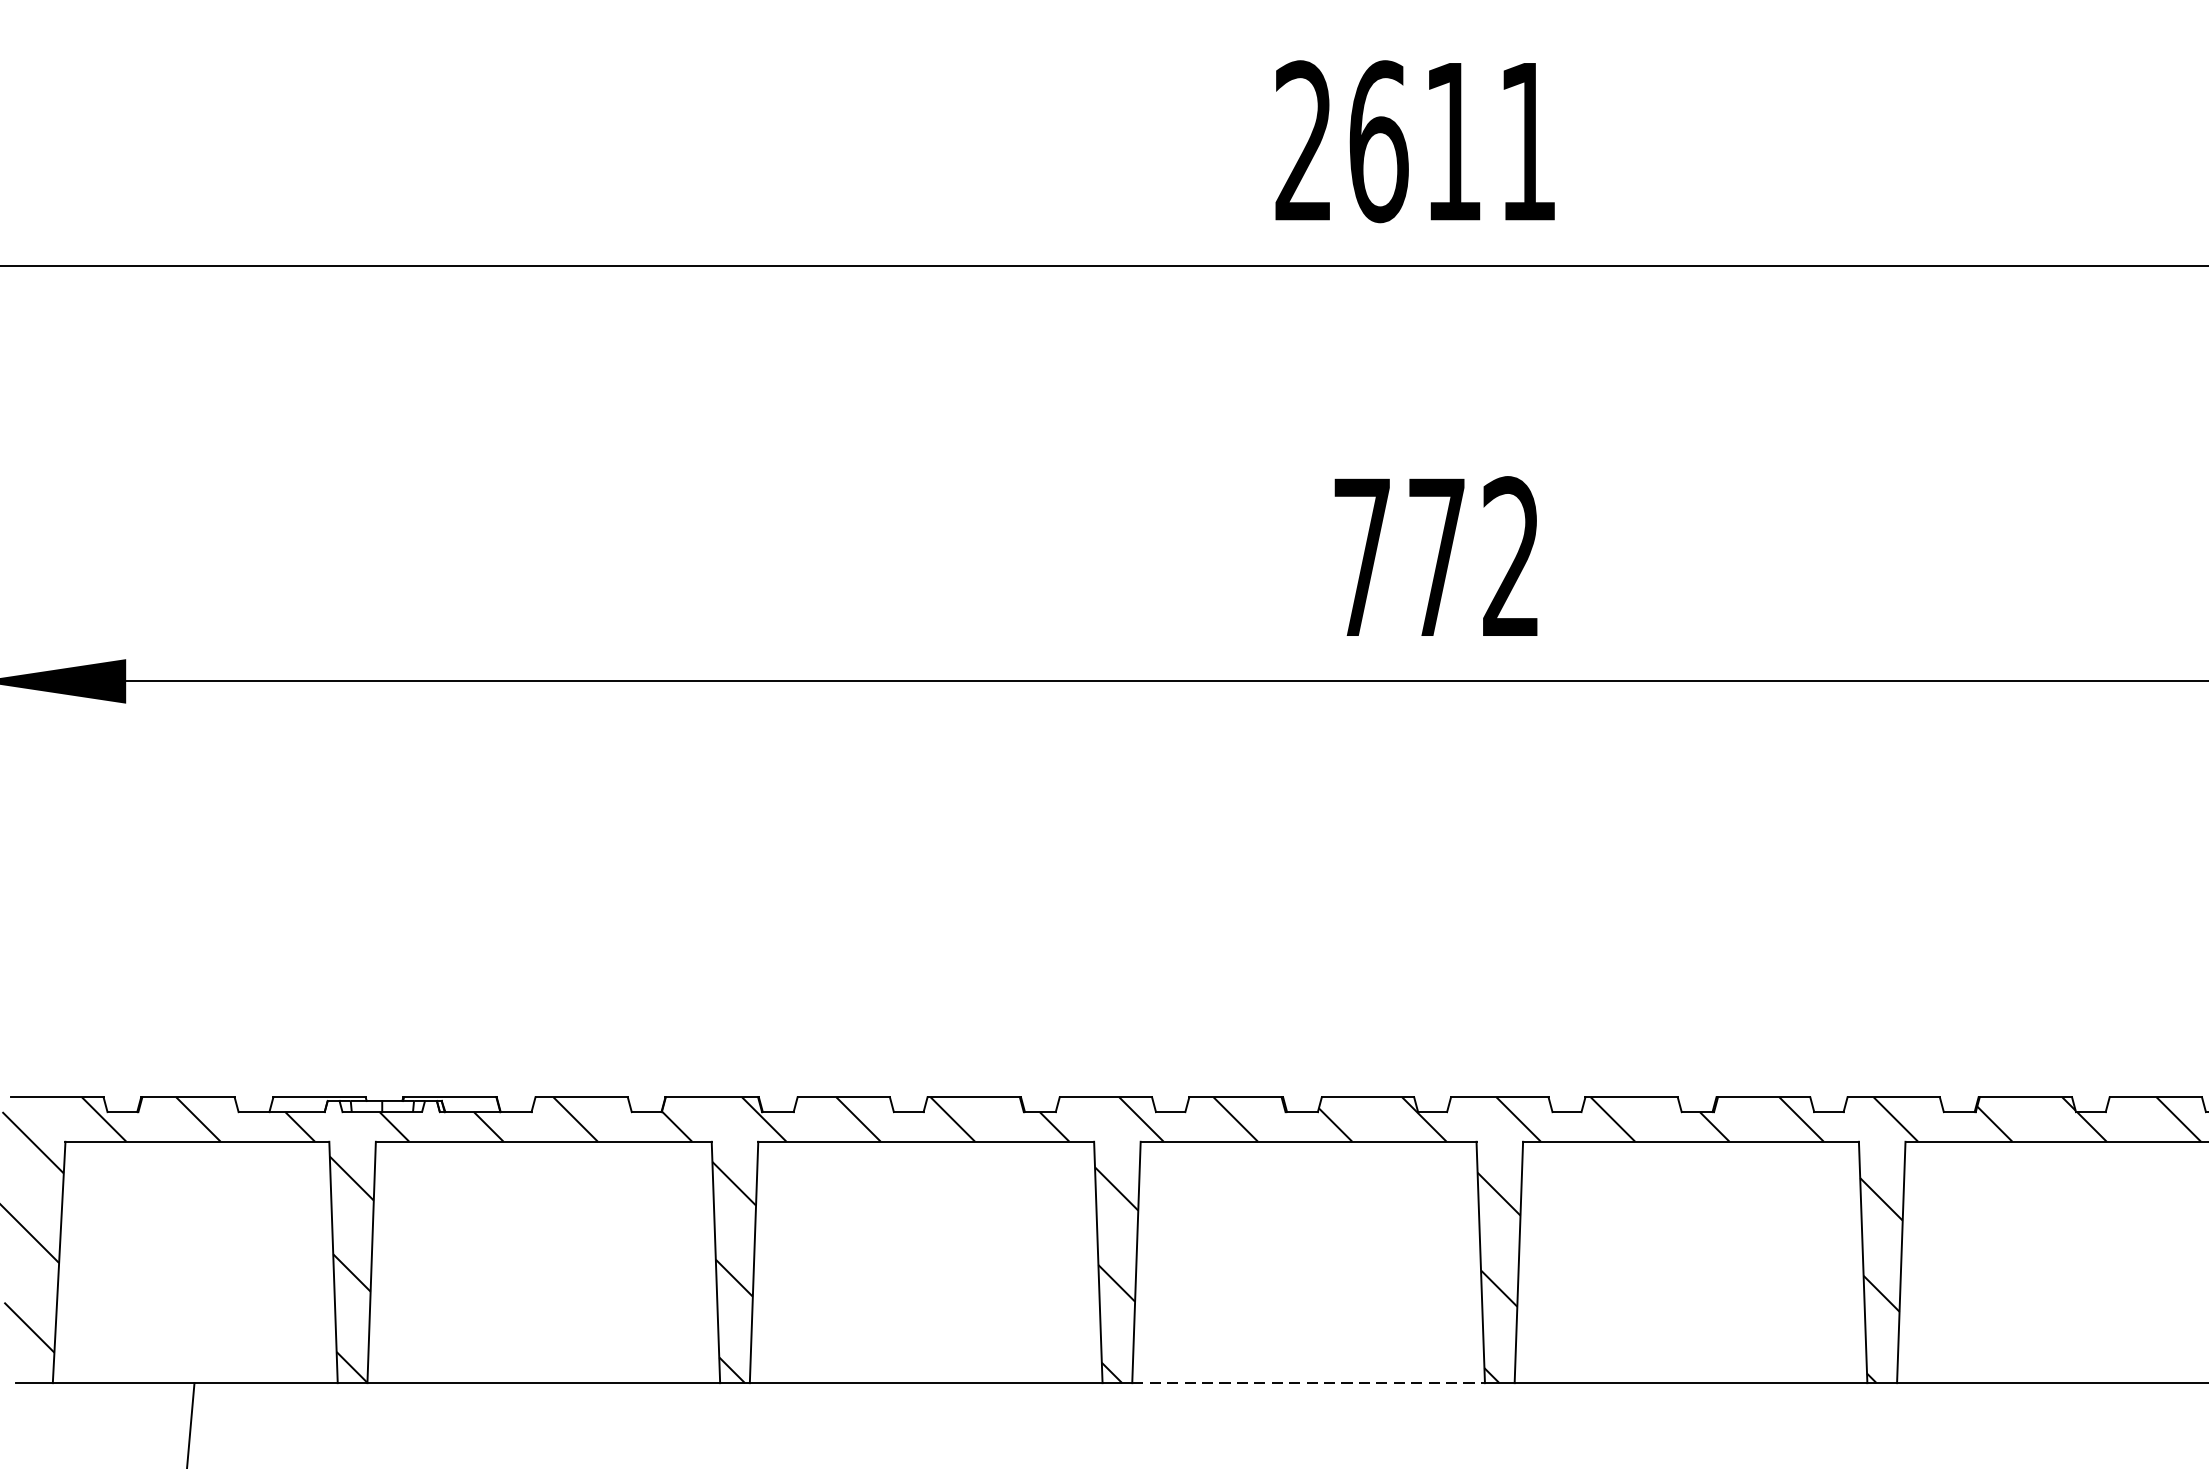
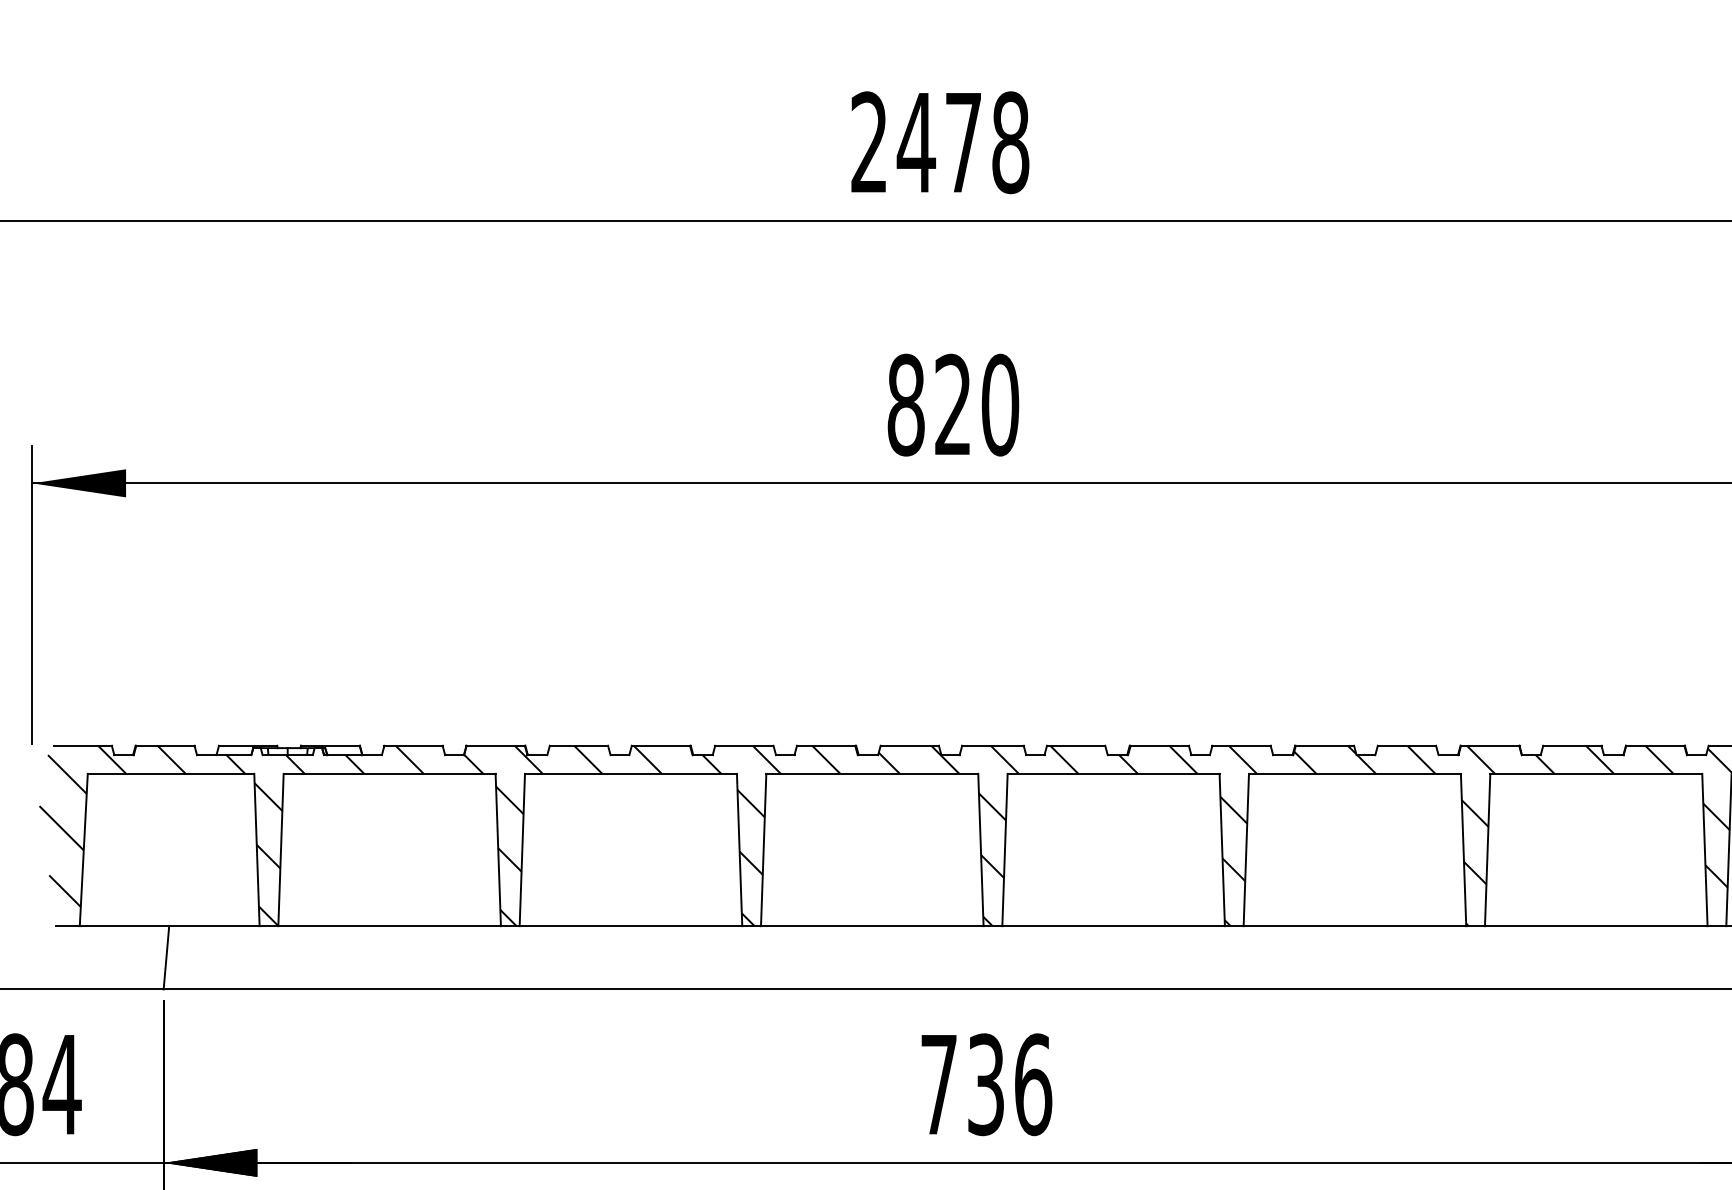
text: (1451, 141) -> (962, 142), 2611 -> 2478
text: (1437, 556) -> (953, 404), 772 -> 820
line: (1308, 1383) -> (872, 926), dashed -> solid

